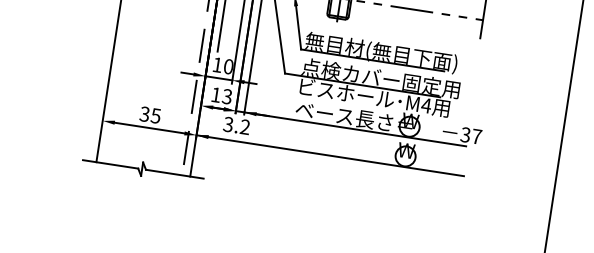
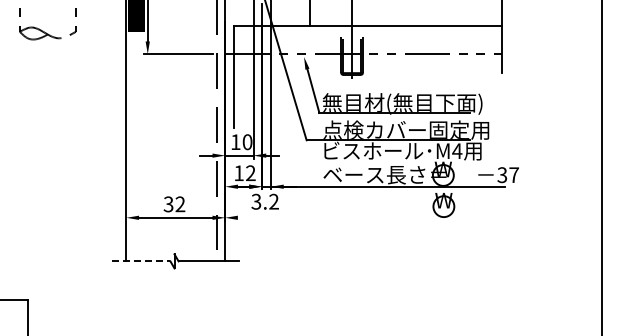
text: (226, 96) -> (250, 173), 13 -> 12
text: (156, 116) -> (180, 204), 35 -> 32
line: (330, 155) -> (366, 217), removed
line: (110, 164) -> (141, 261), solid -> dashed

